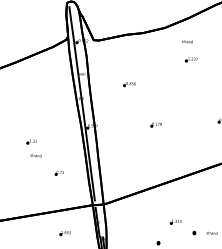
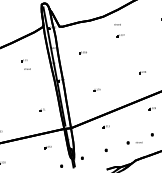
part: (155, 123) -> (96, 89), moved
part: (33, 148) -> (25, 64), moved
part: (174, 221) -> (105, 126), moved

